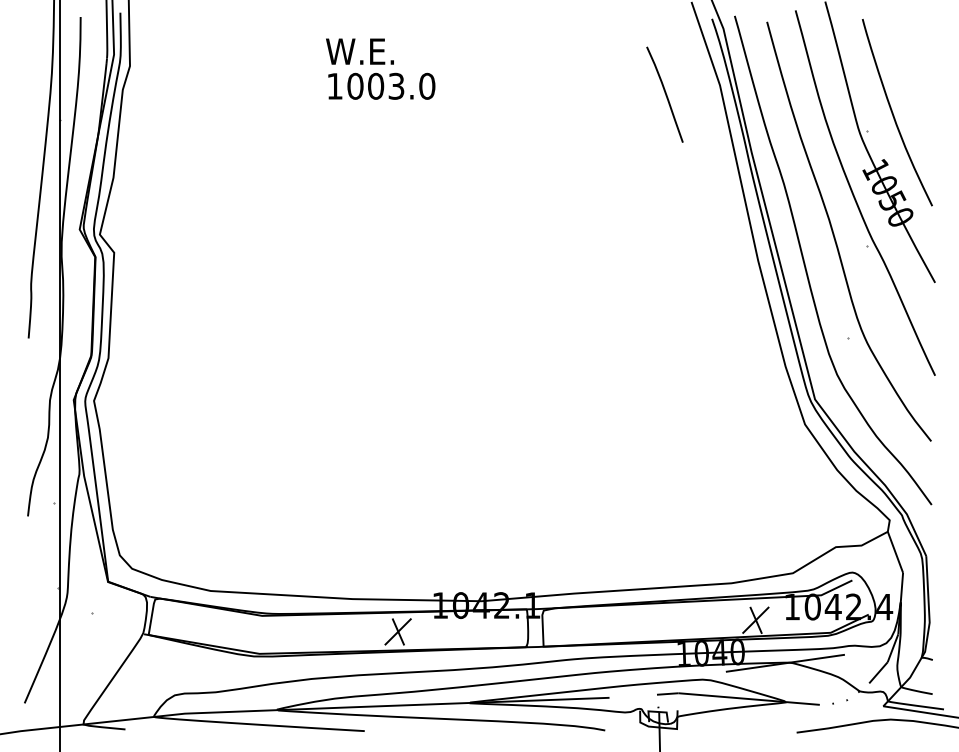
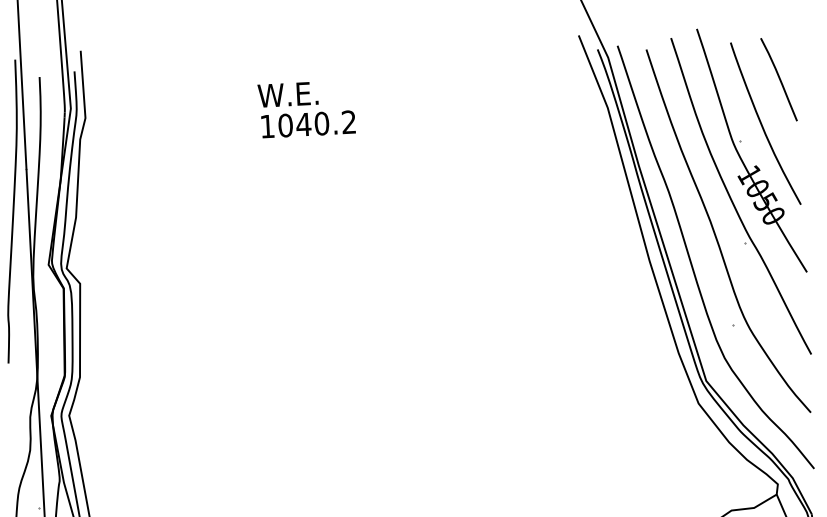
text: (401, 85) -> (326, 122), 1003.0 -> 1040.2
curve: (664, 93) -> (778, 78), moved

